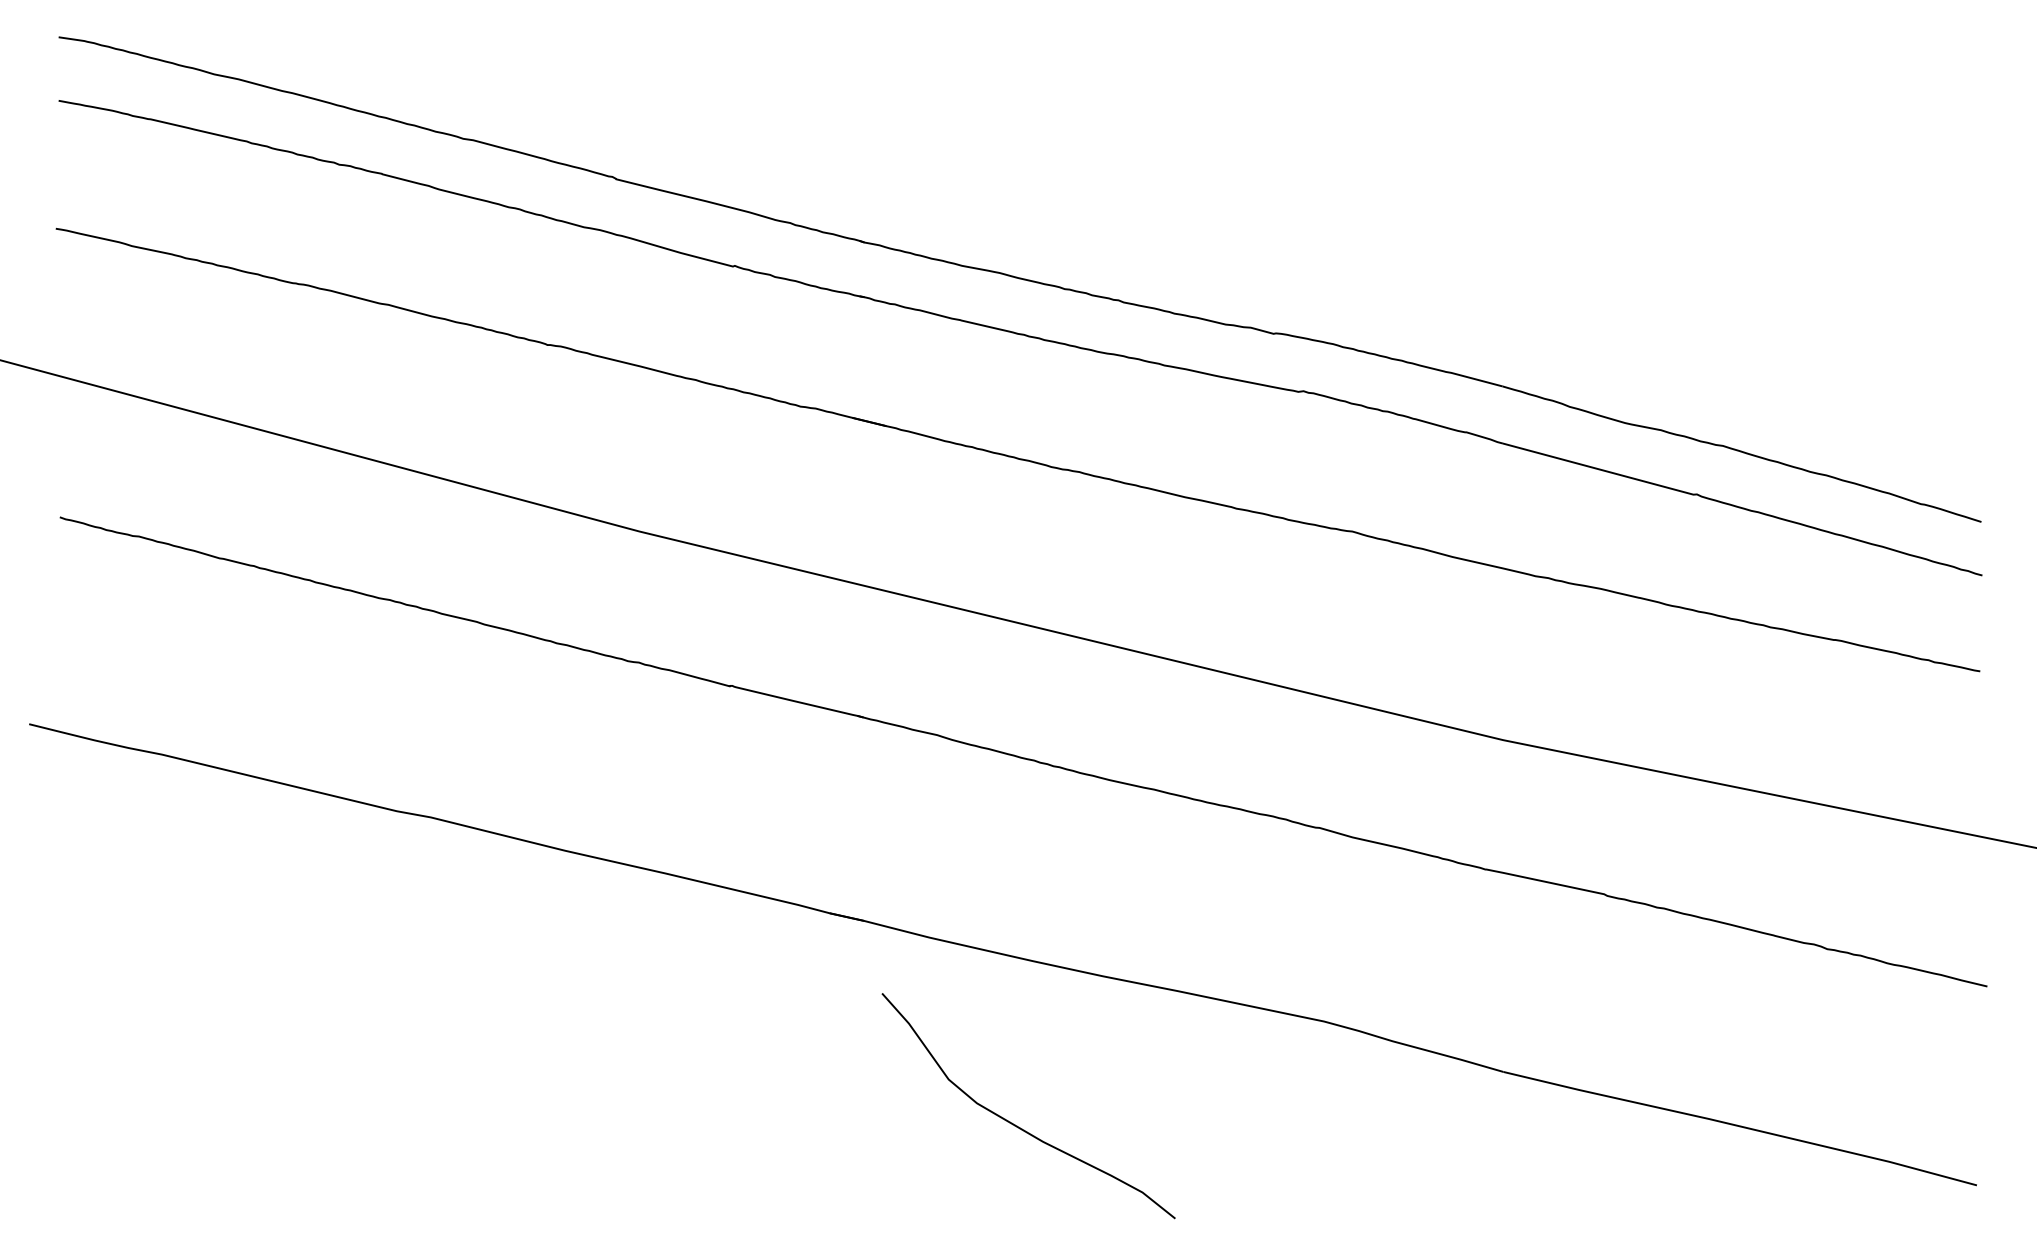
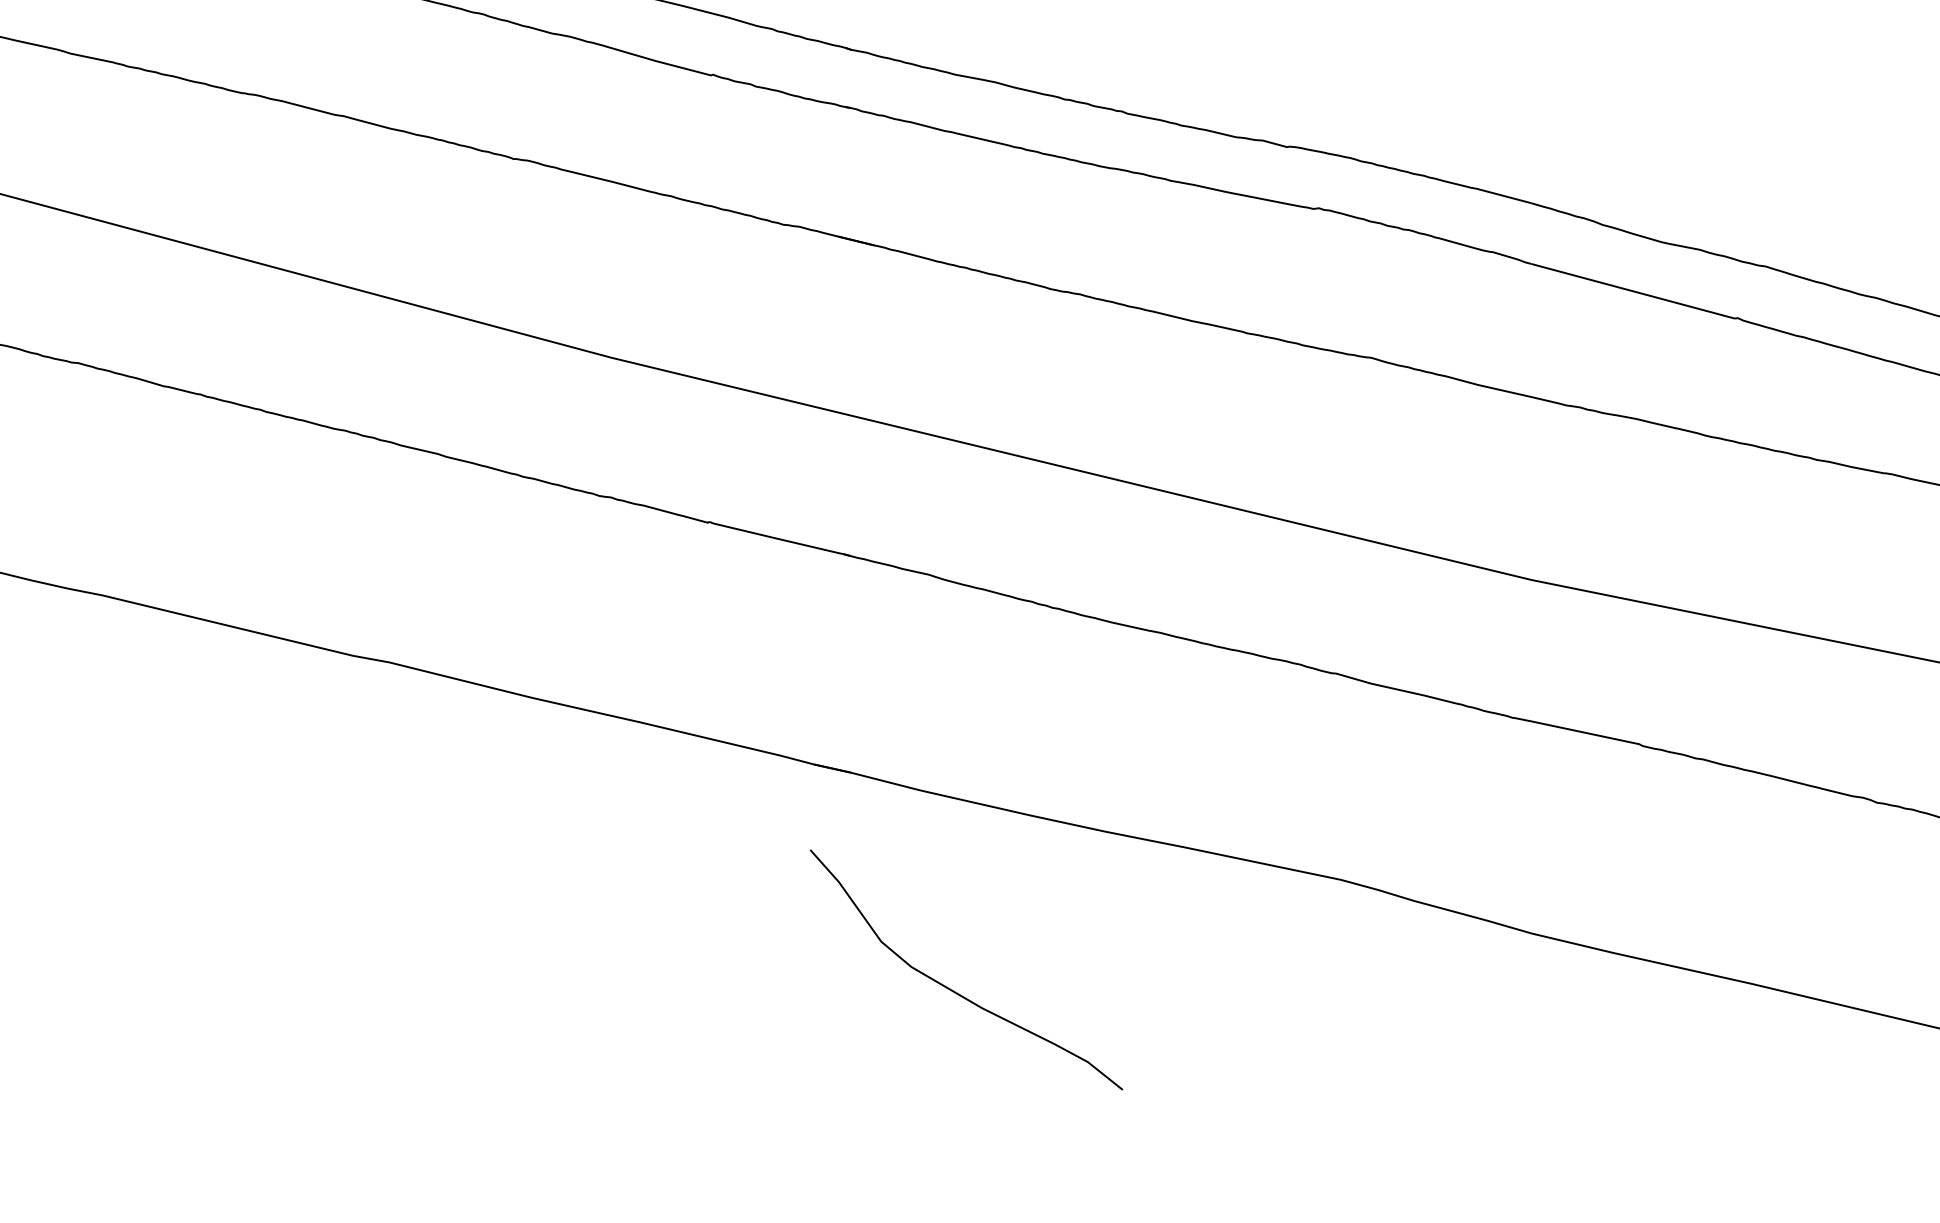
curve: (1017, 1125) -> (954, 990), moved

